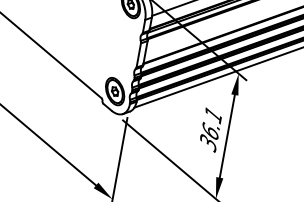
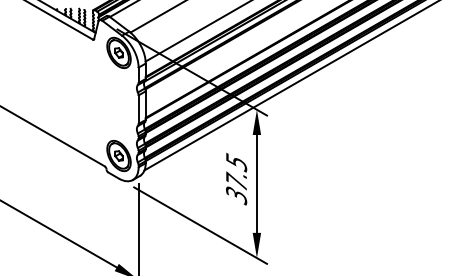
text: (211, 122) -> (236, 171), 36.1 -> 37.5

